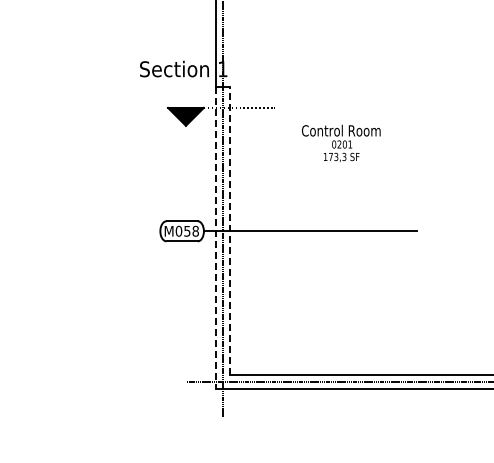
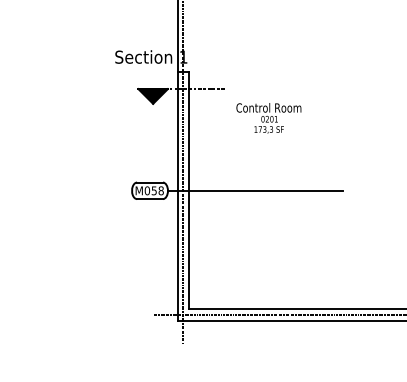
text: (341, 142) -> (269, 117), moved
line: (229, 230) -> (189, 190), dashed -> solid
line: (215, 237) -> (177, 195), dashed -> solid

